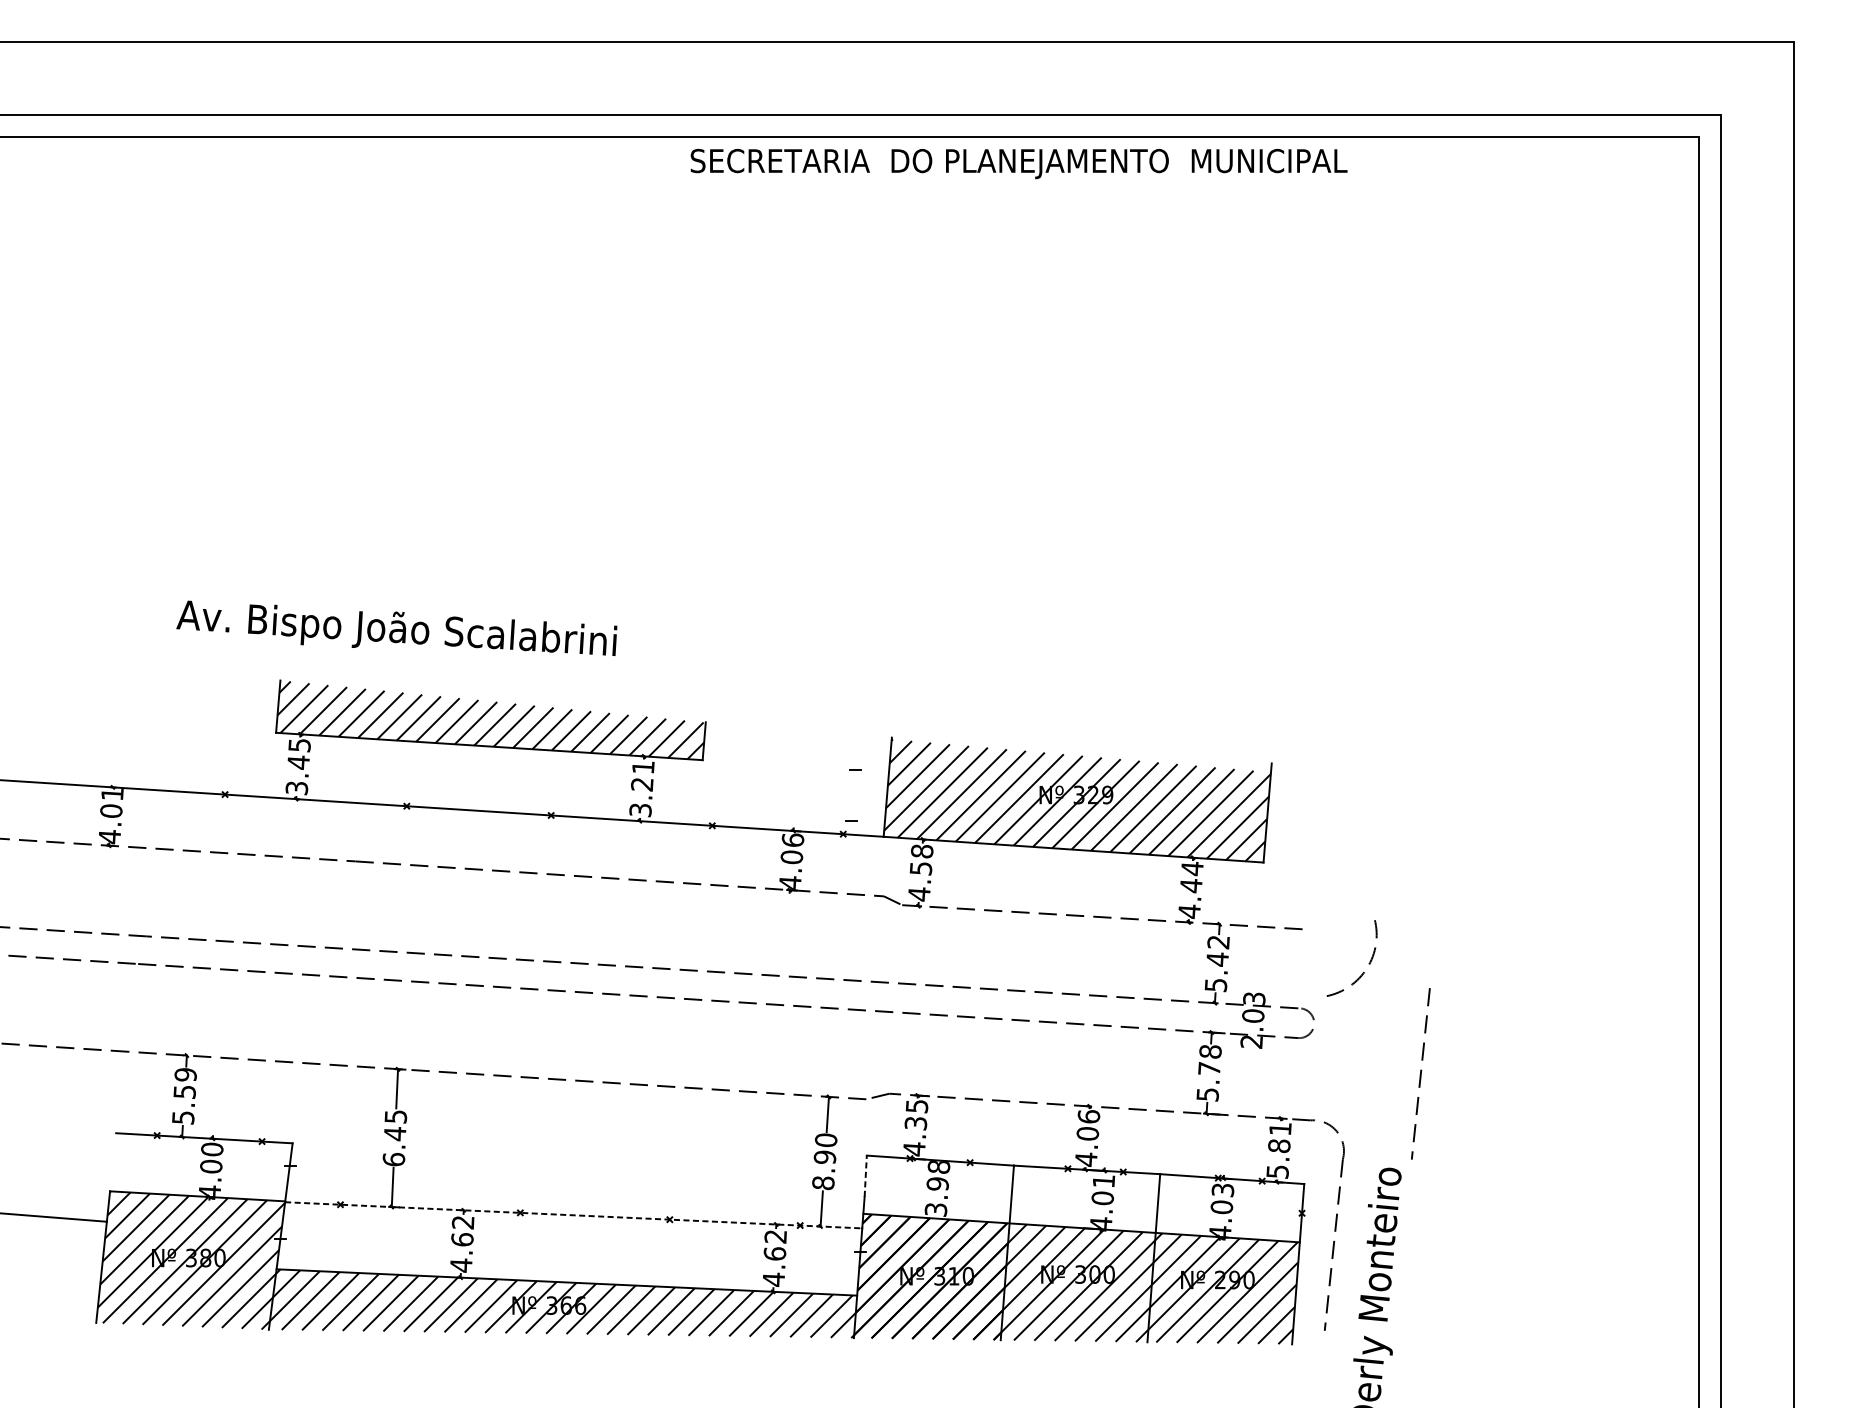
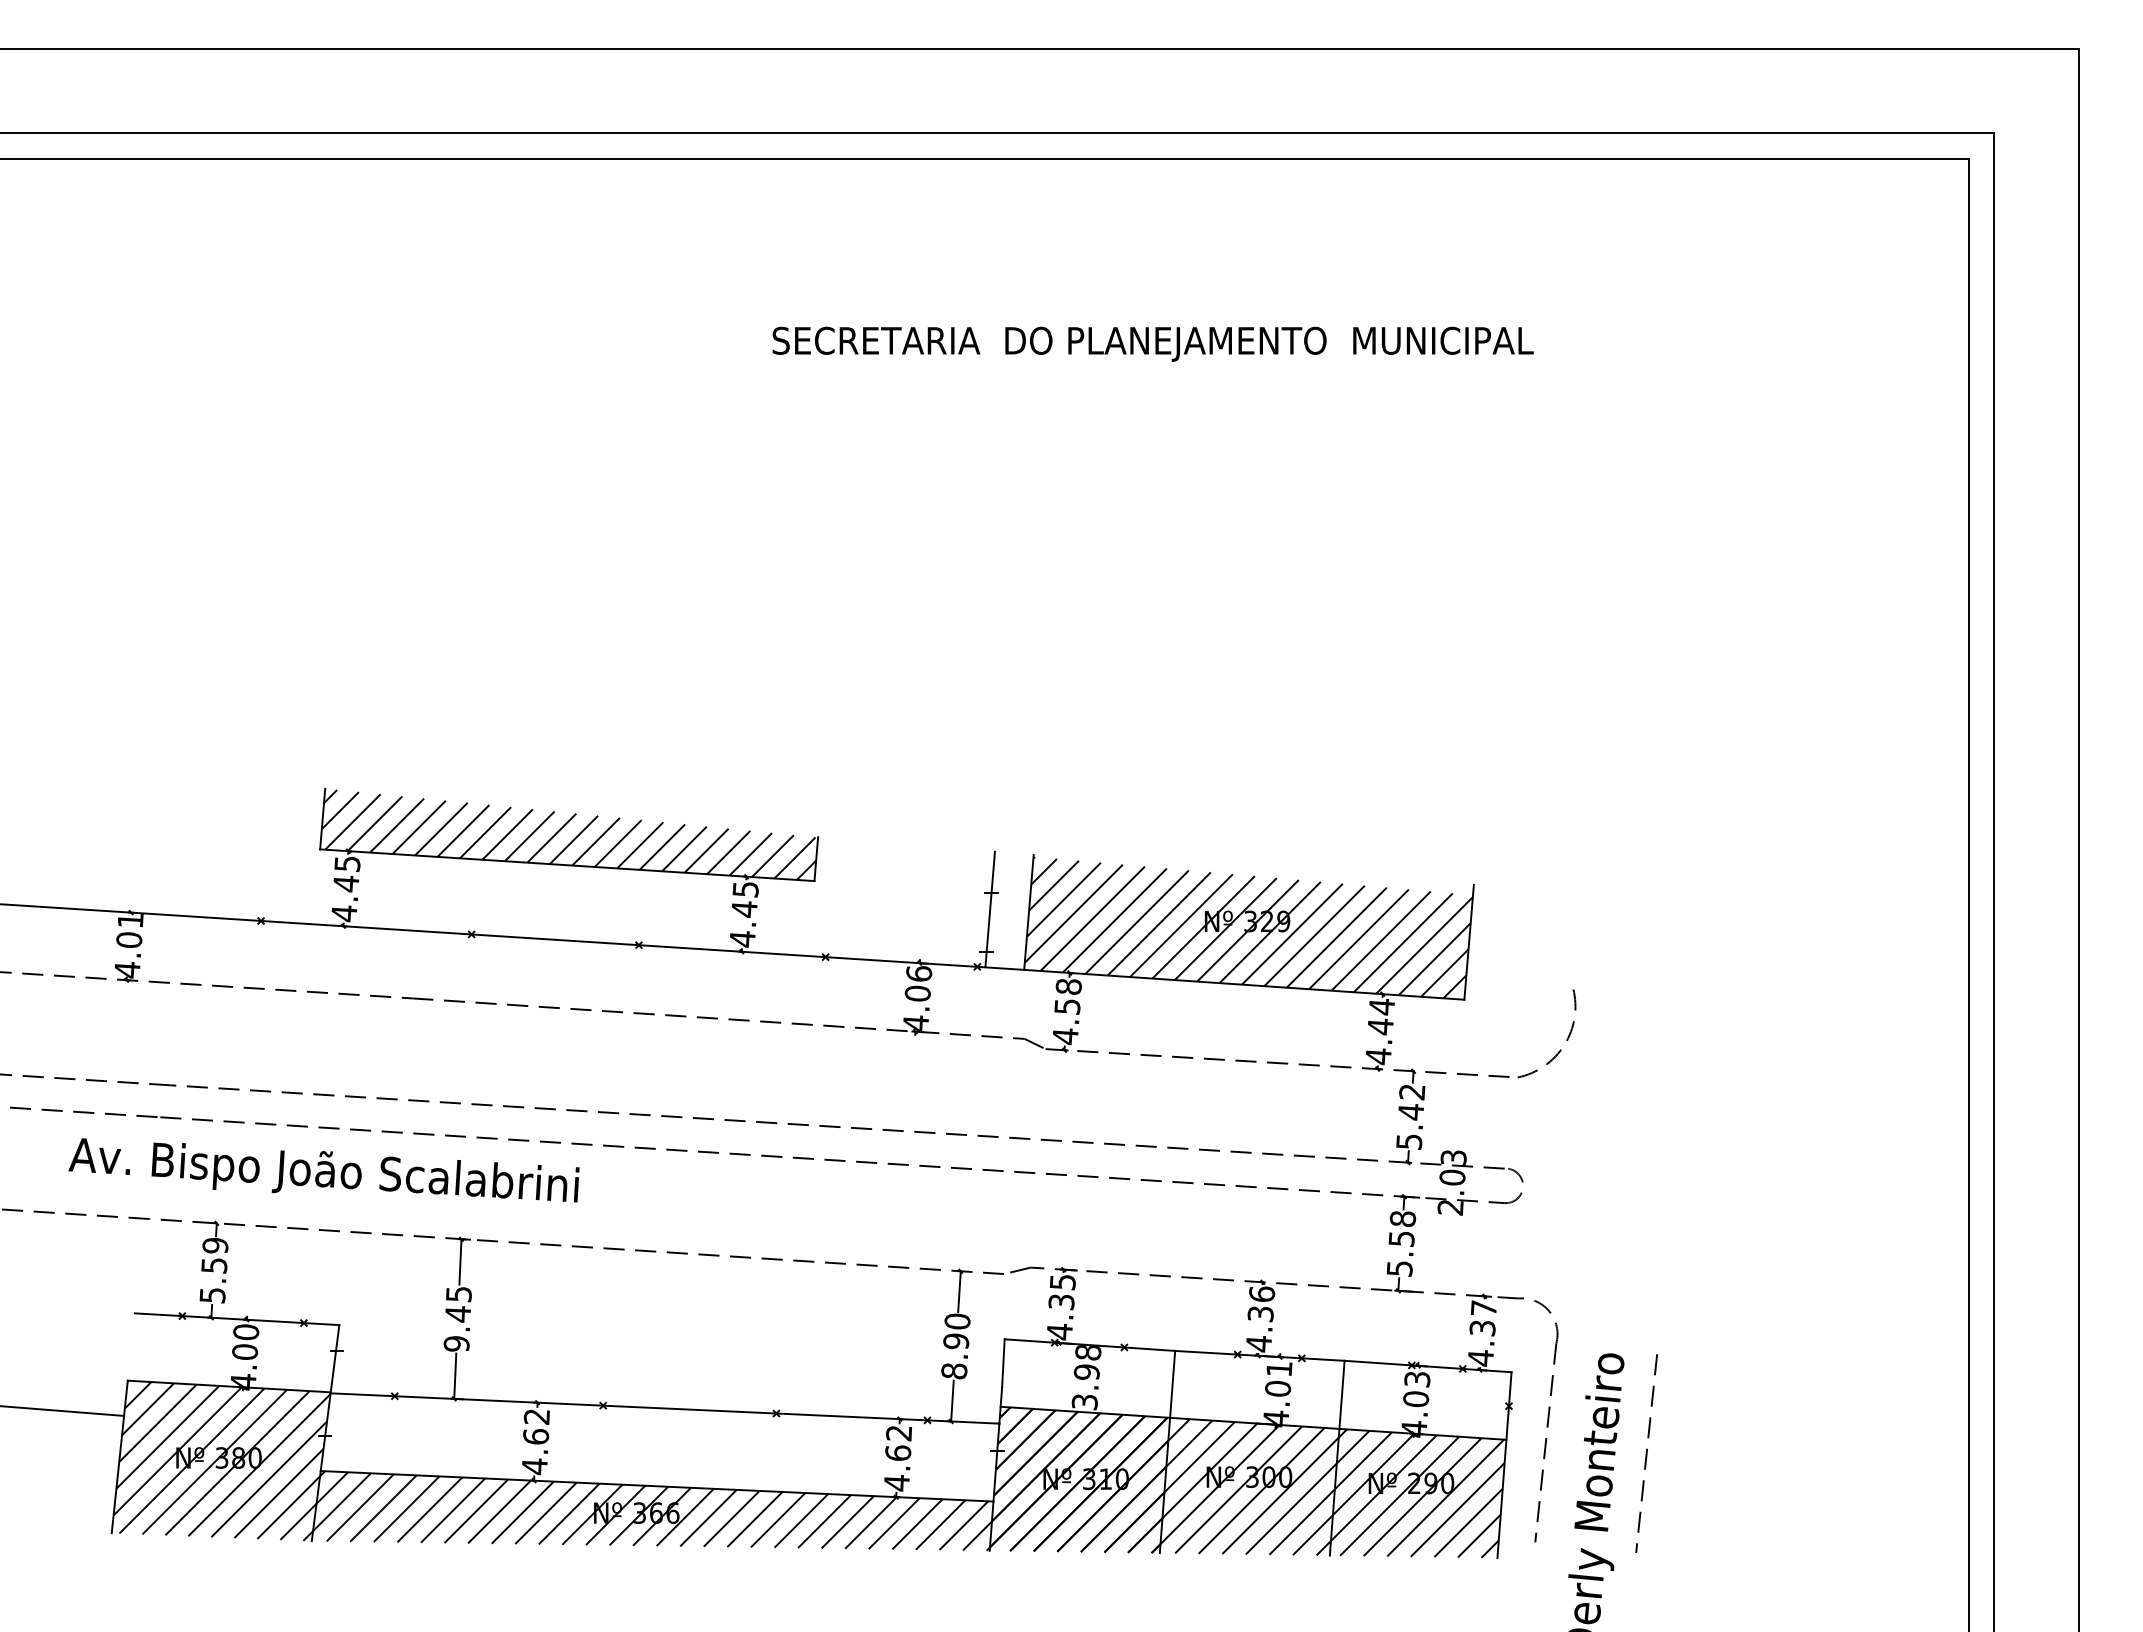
text: (1018, 163) -> (1152, 343), moved
text: (396, 628) -> (323, 1170), moved
line: (853, 783) -> (989, 908), added
text: (297, 788) -> (344, 913), 3.45 -> 4.45
text: (641, 789) -> (743, 914), 3.21 -> 4.45
arc: (1368, 963) -> (1566, 1039), moved
text: (1209, 1068) -> (1401, 1238), 5.78 -> 5.58
line: (1420, 1073) -> (1646, 1453), moved
text: (1087, 1134) -> (1260, 1314), 4.06 -> 4.36
text: (1278, 1150) -> (1481, 1333), 5.81 -> 4.37
text: (393, 1159) -> (456, 1343), 6.45 -> 9.45
line: (865, 1176) -> (1003, 1363), dashed -> solid
line: (574, 1215) -> (665, 1408), dashed -> solid

